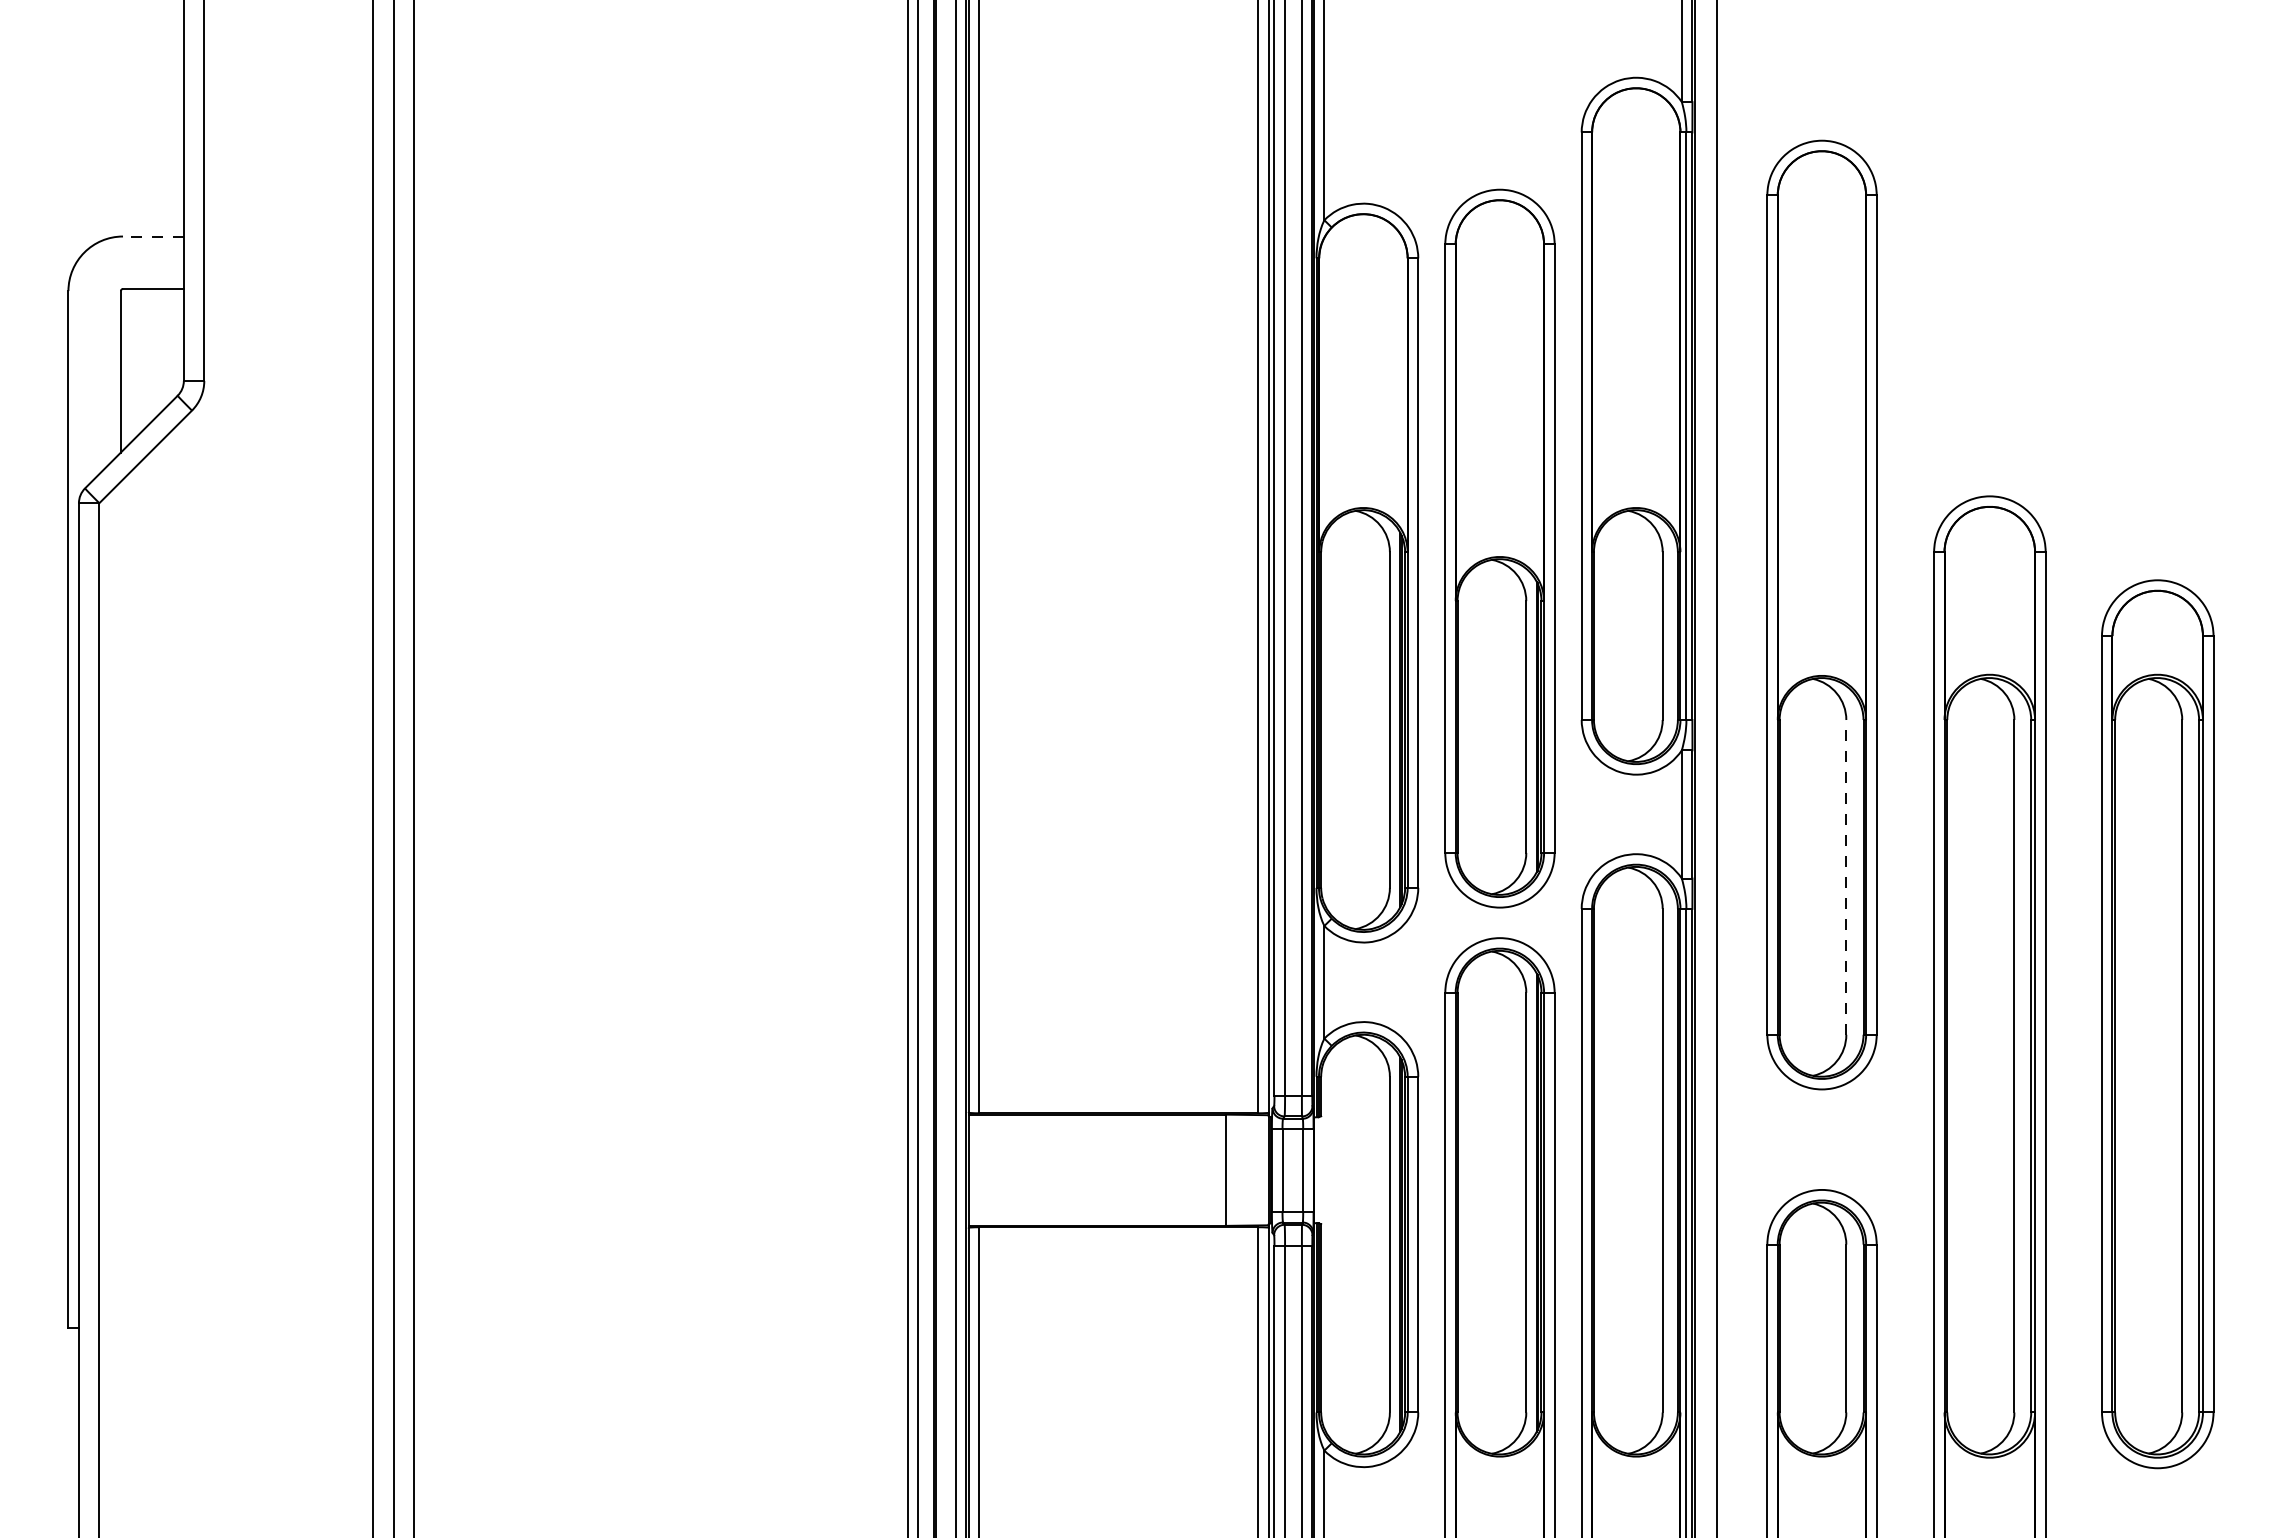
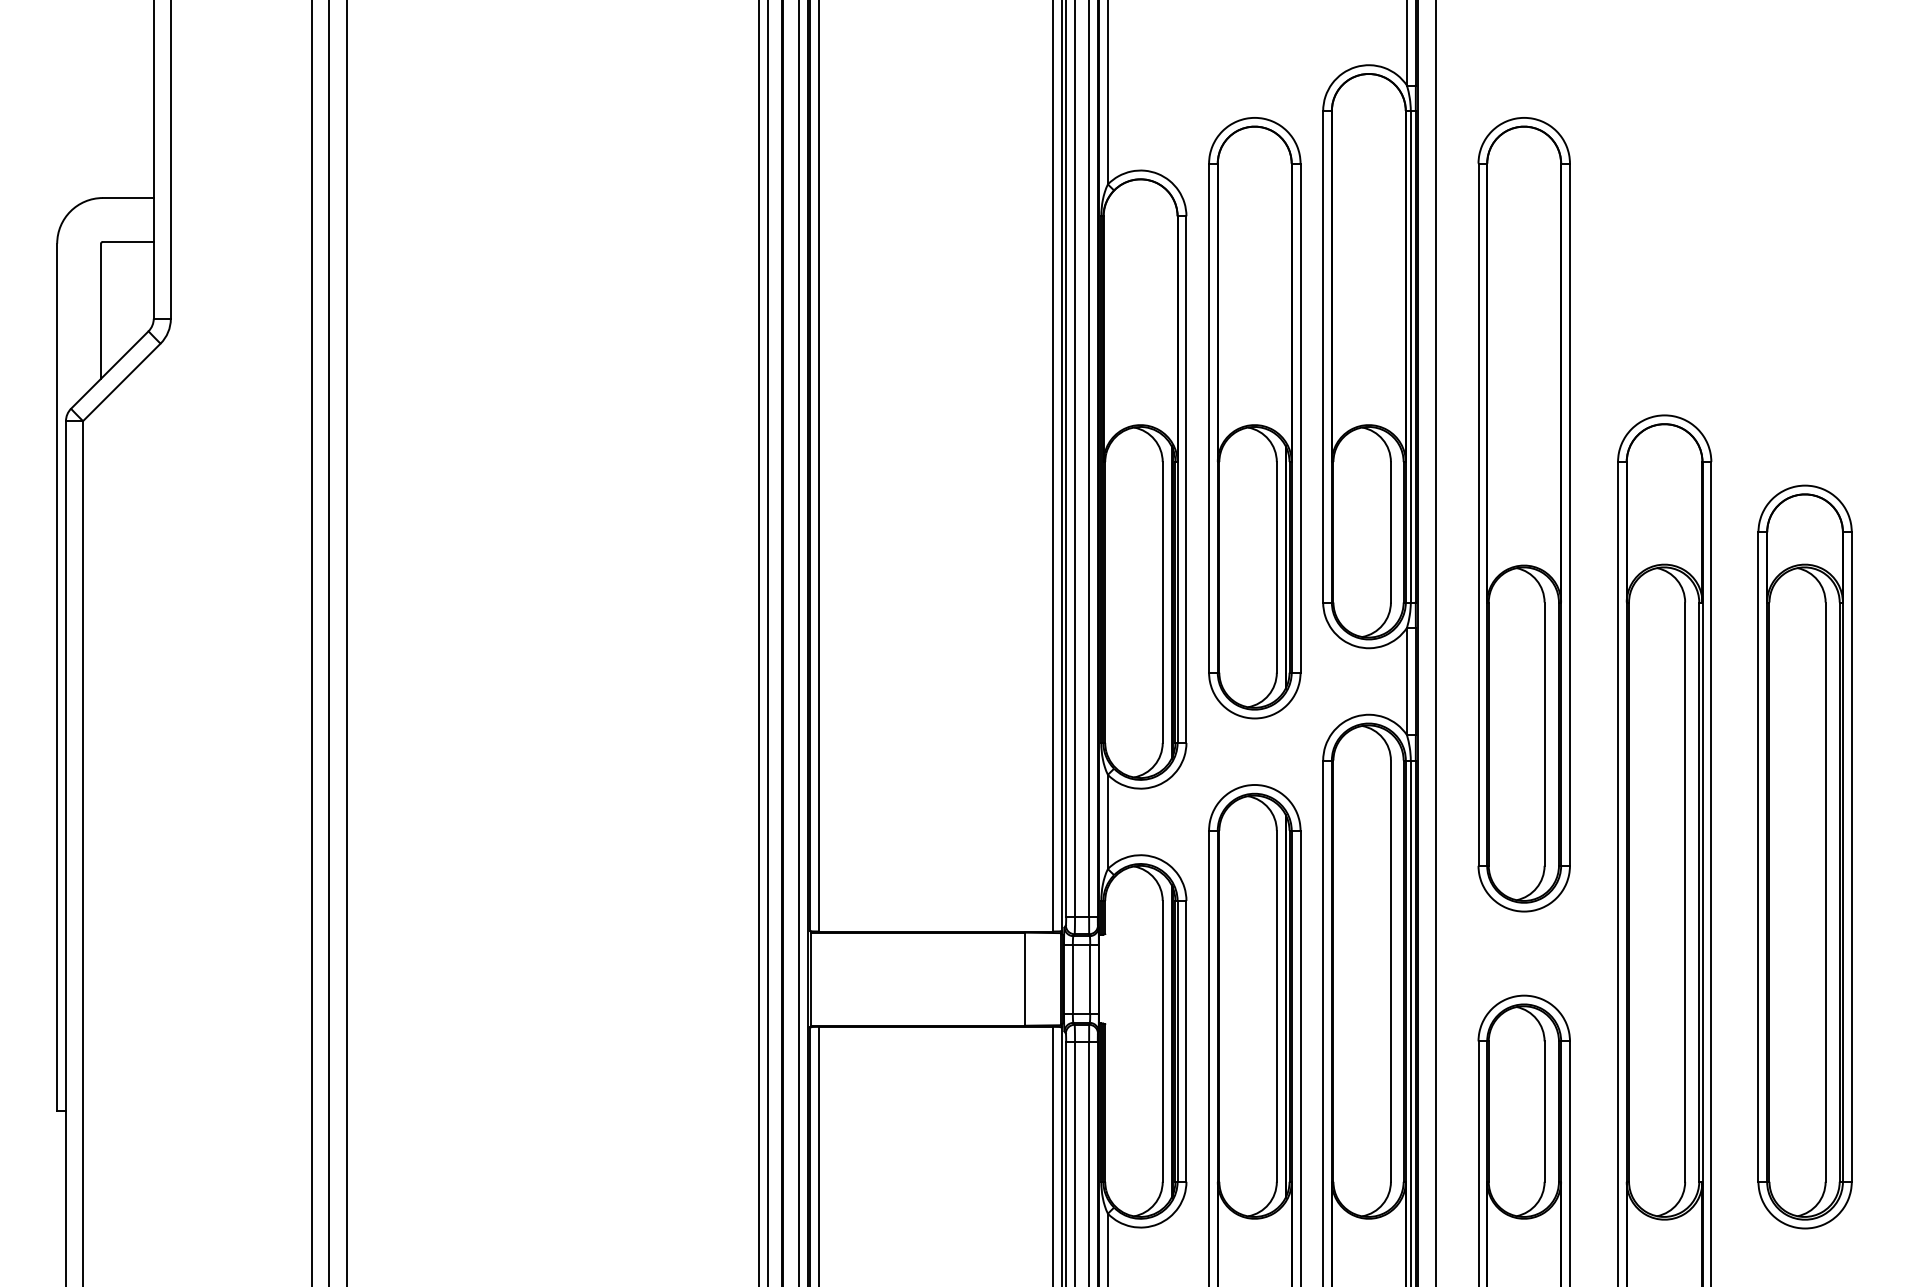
line: (152, 236) -> (127, 198), dashed -> solid
part: (1499, 548) -> (1254, 418), moved
line: (1846, 876) -> (1544, 733), dashed -> solid

